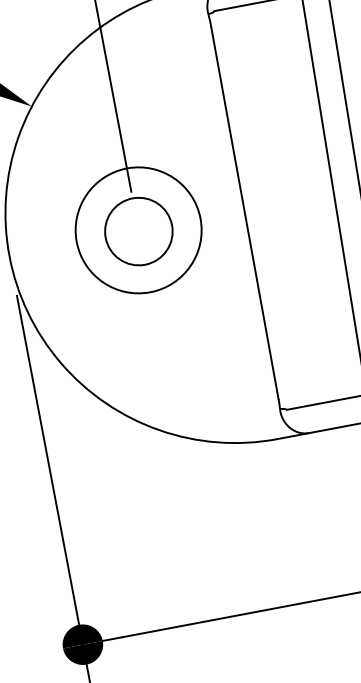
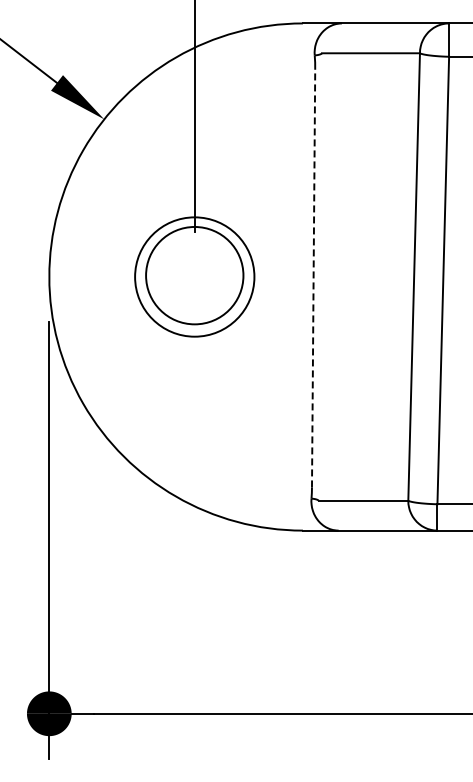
line: (244, 212) -> (313, 278), solid -> dashed
circle: (138, 230) -> (194, 275), size x0.7
circle: (138, 231) -> (194, 276), size x1.6

